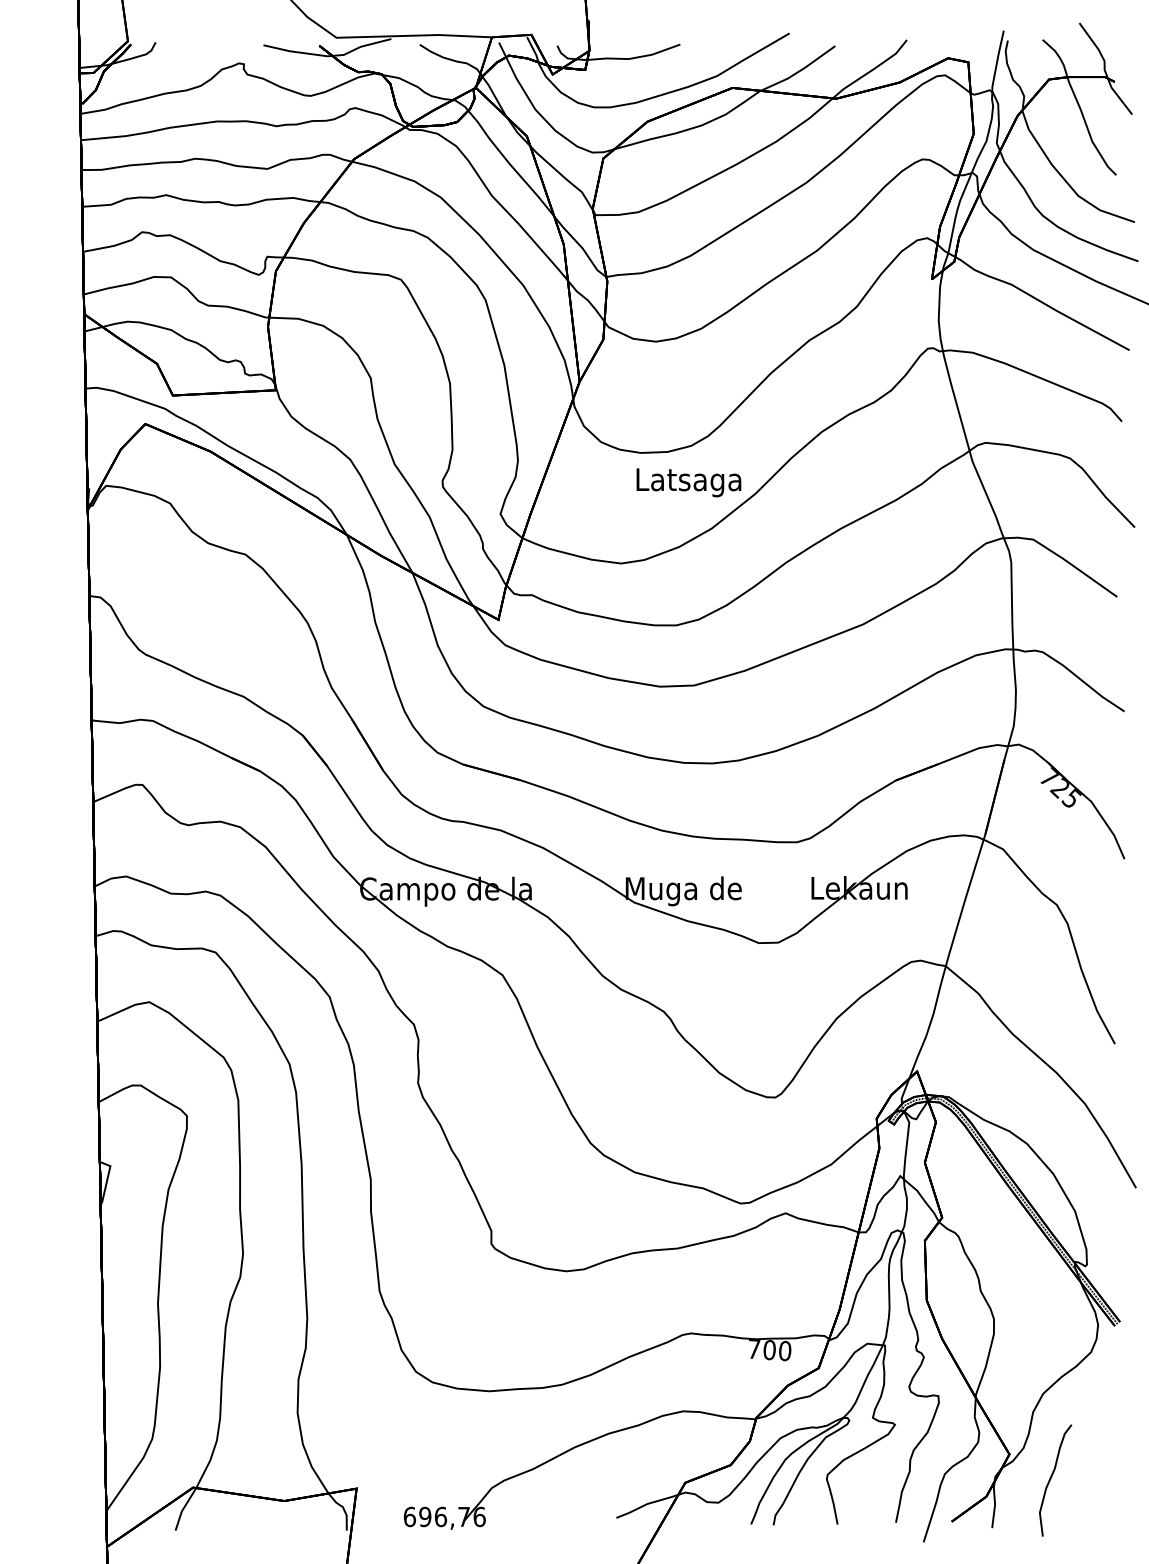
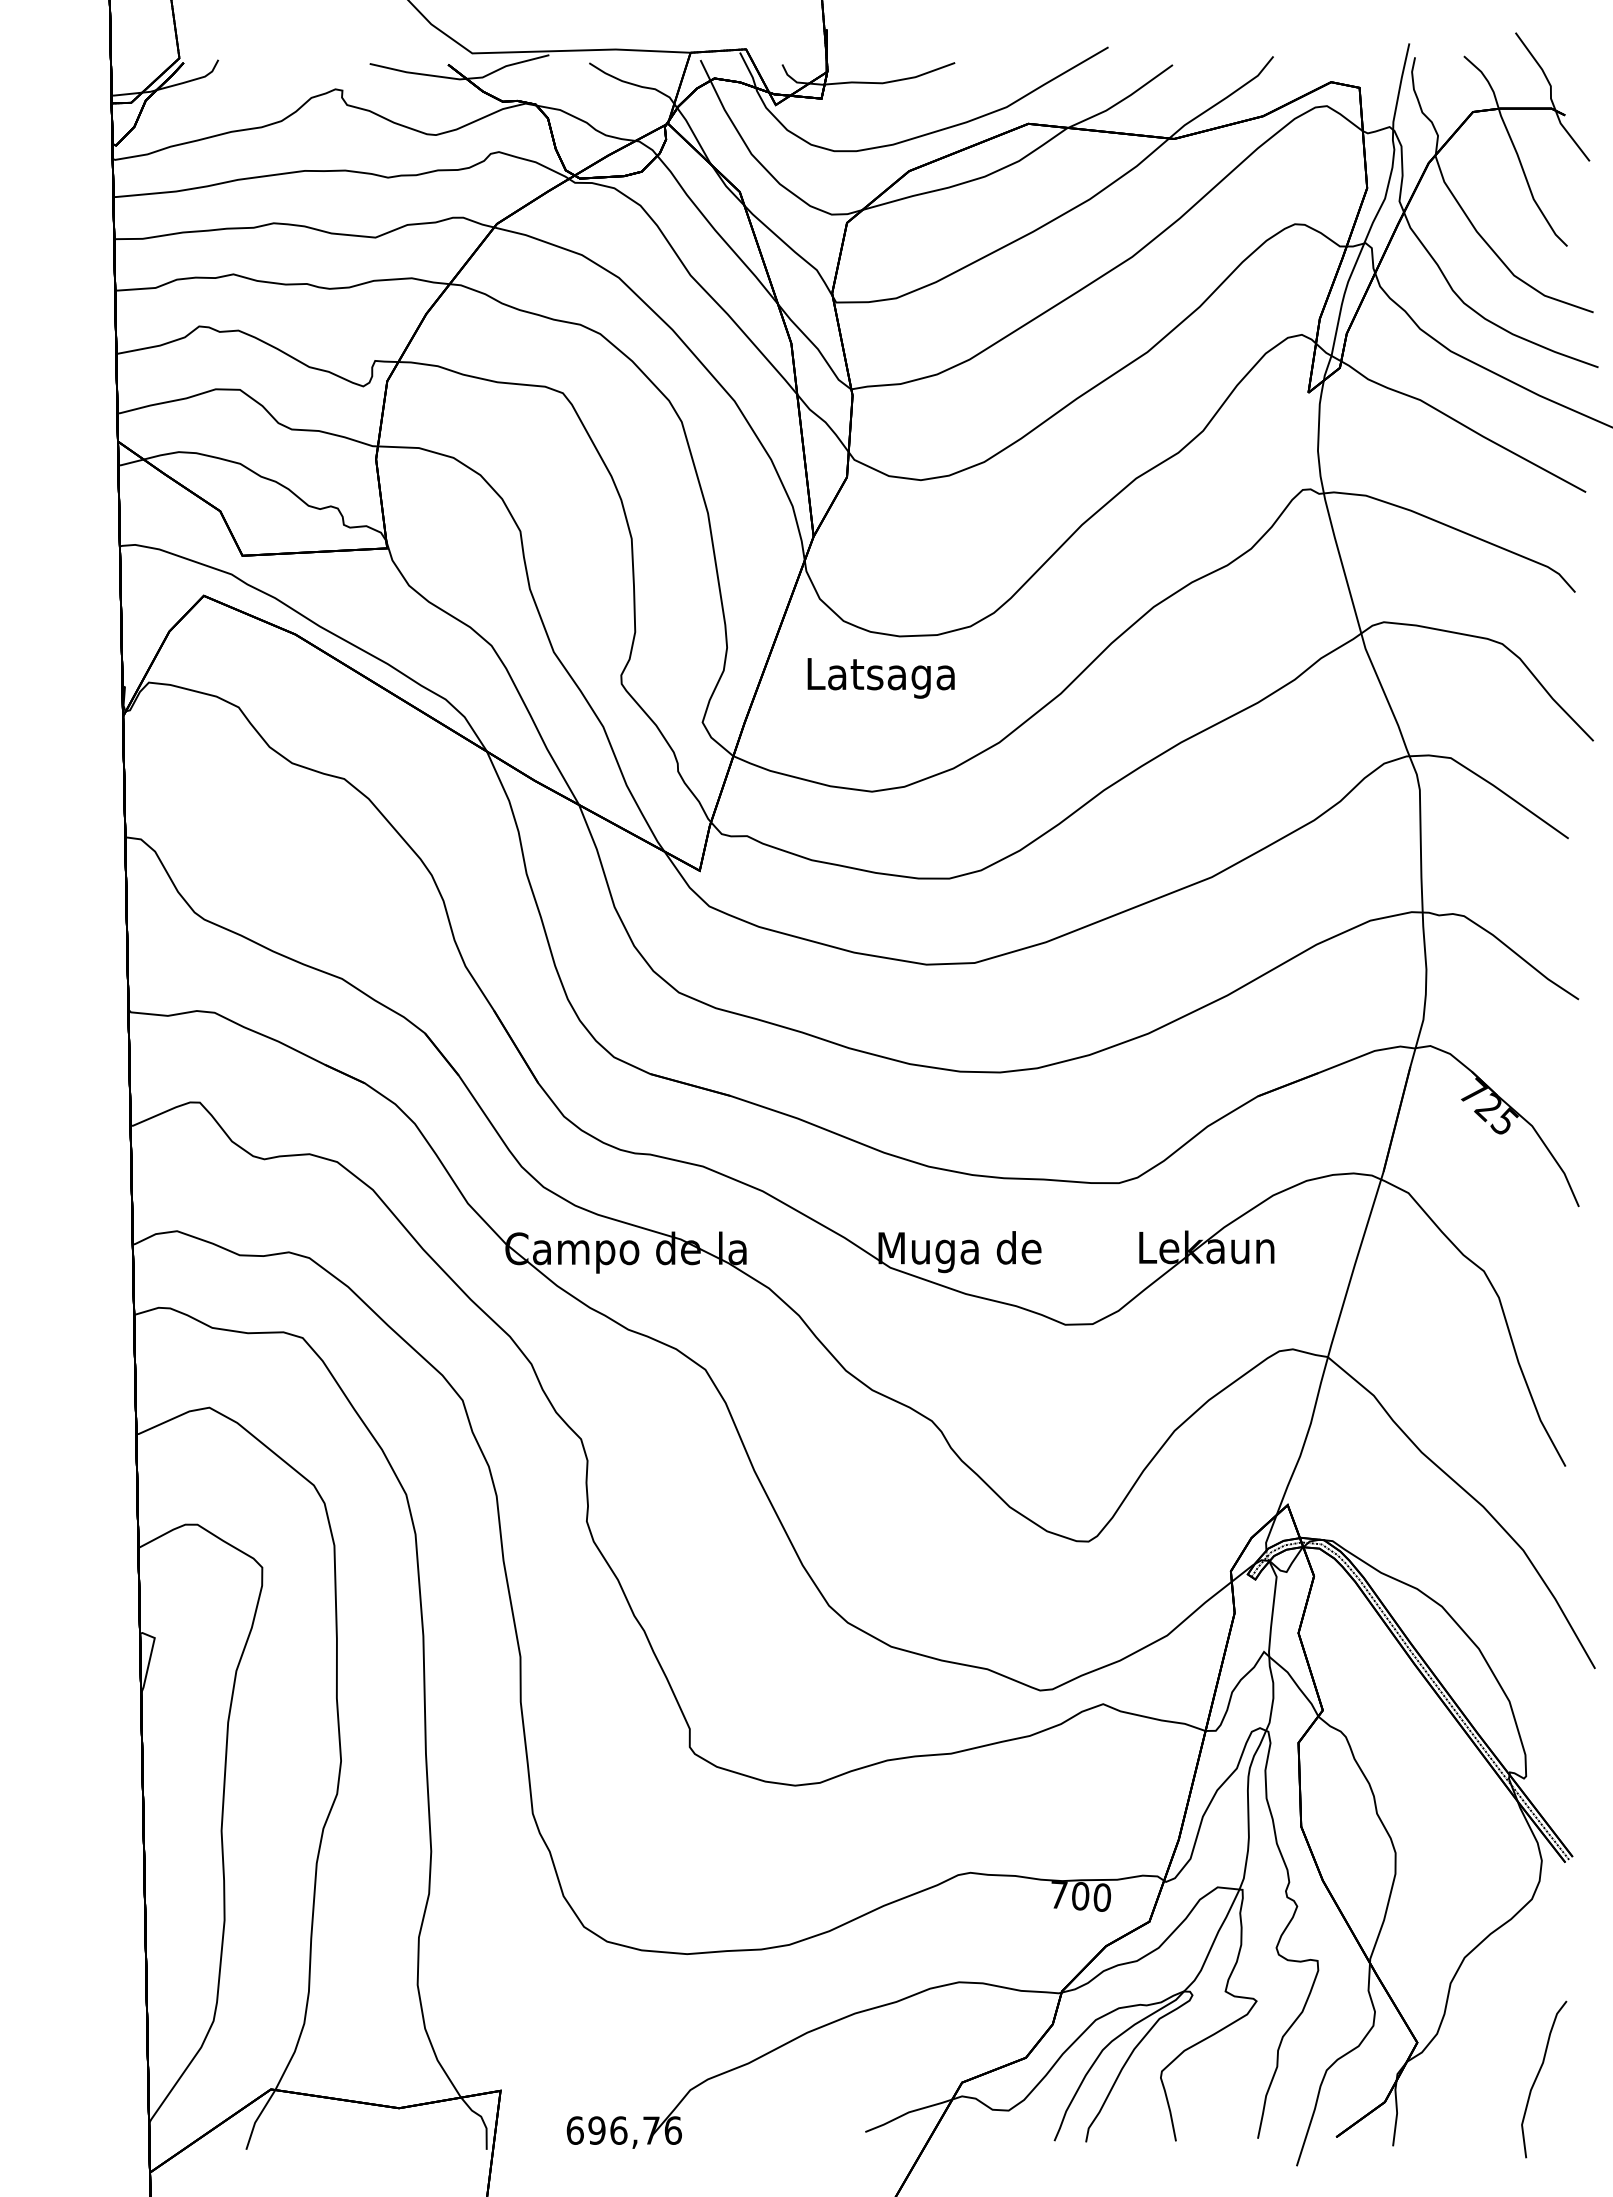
text: (688, 482) -> (880, 678), moved
curve: (1050, 1479) -> (1537, 2078), moved

